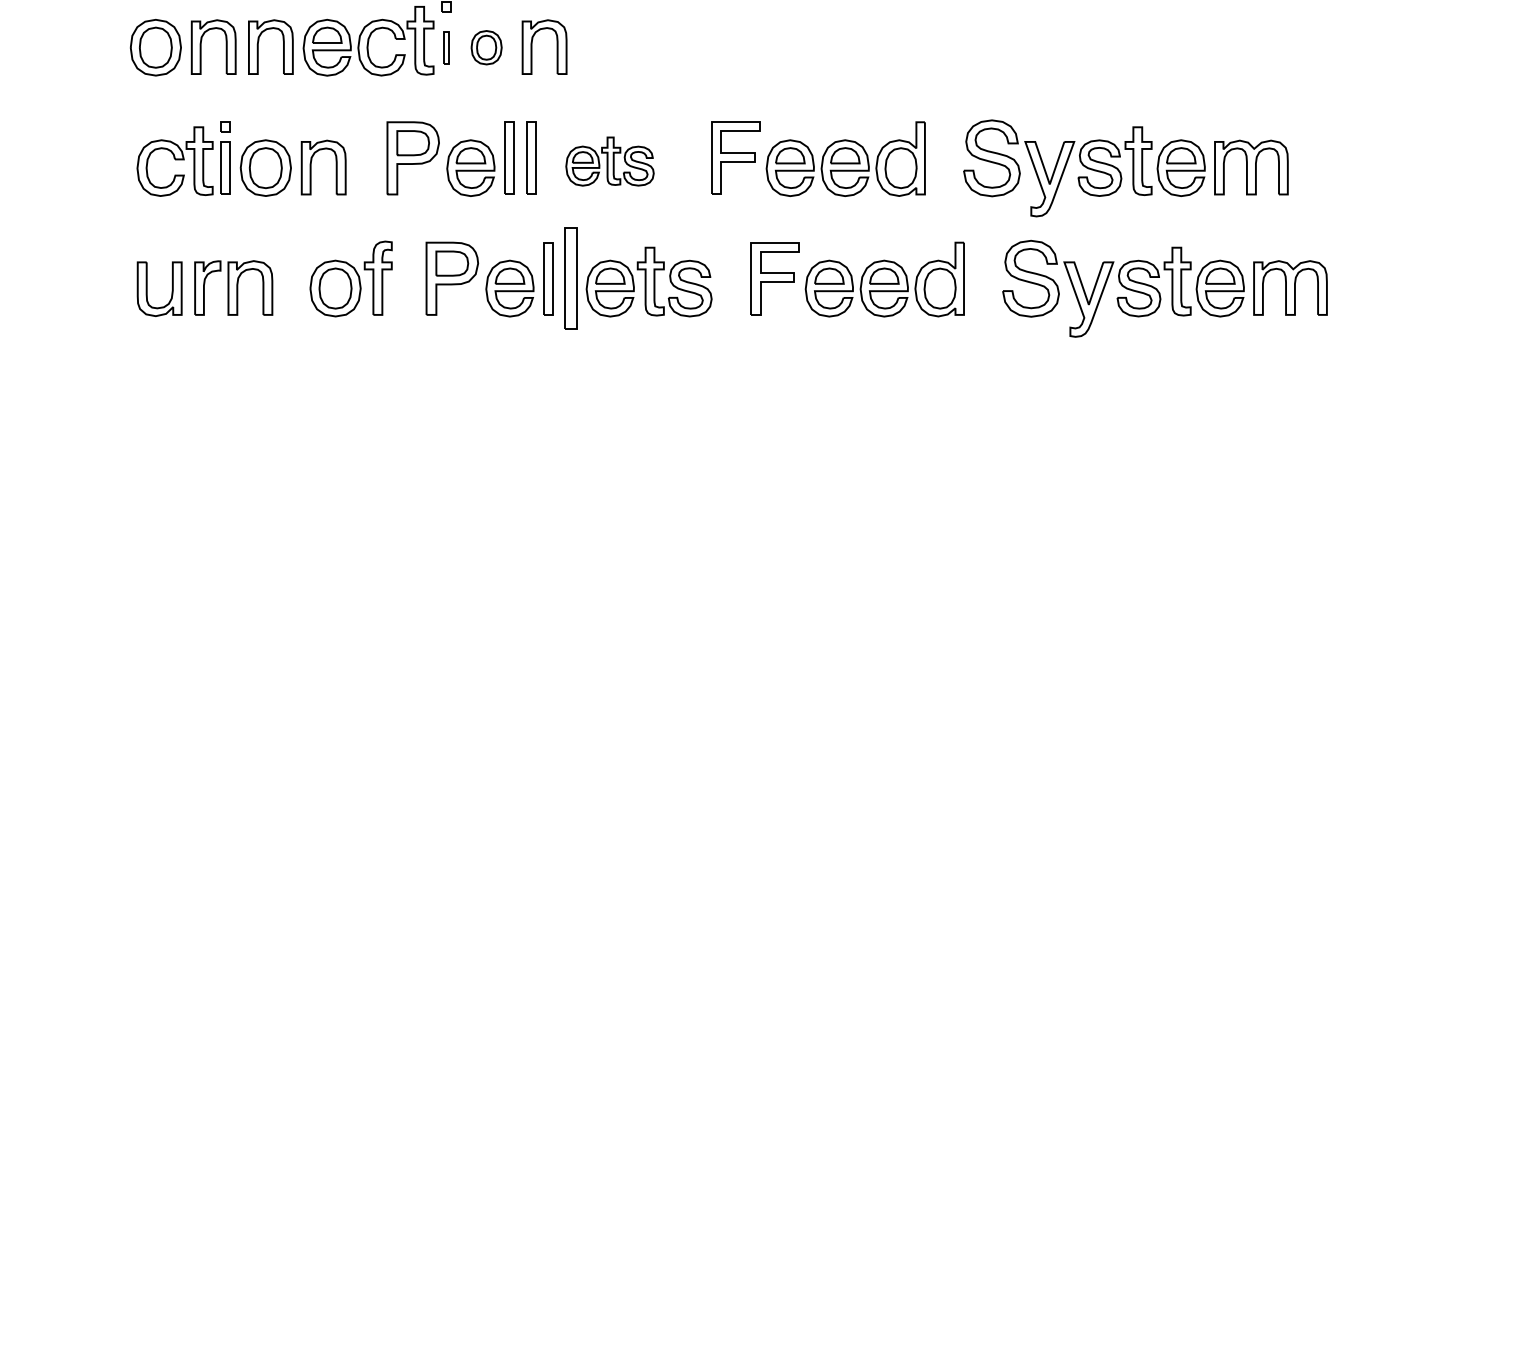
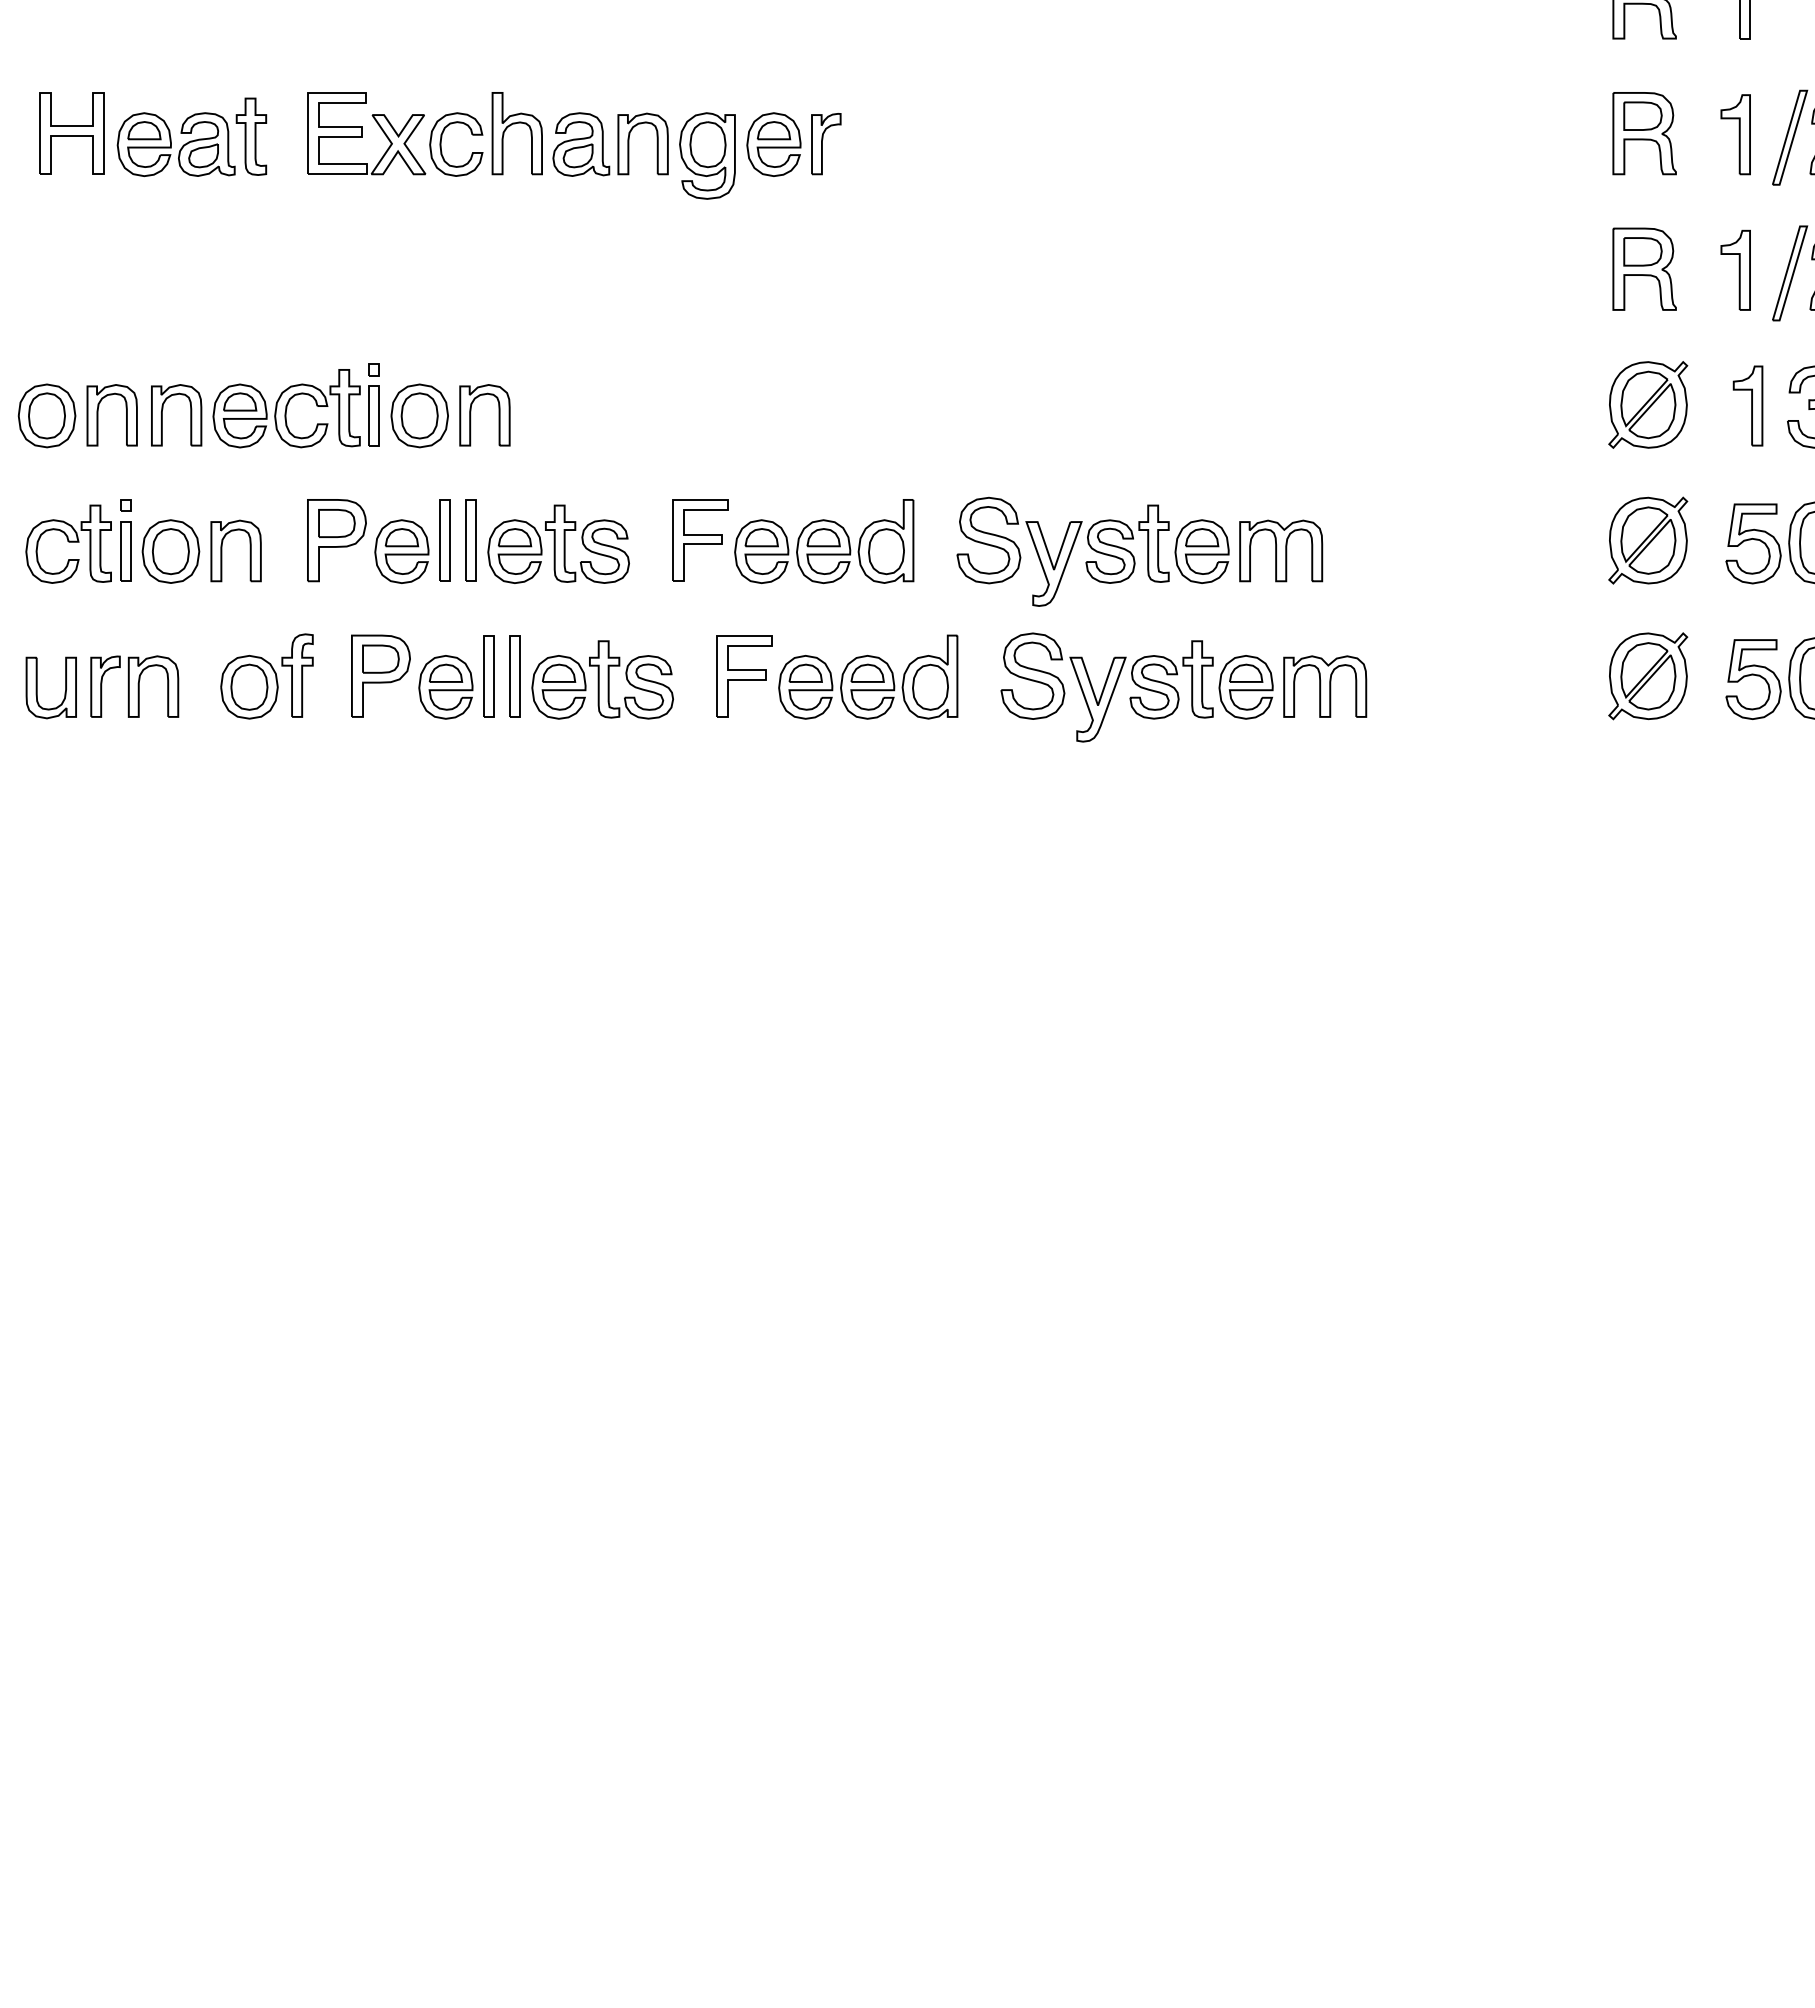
part: (445, 47) -> (373, 415), size x1.67
part: (486, 47) -> (419, 415), size x1.67
part: (609, 160) -> (558, 543), size x1.43
part: (570, 279) -> (514, 676), size x0.71

